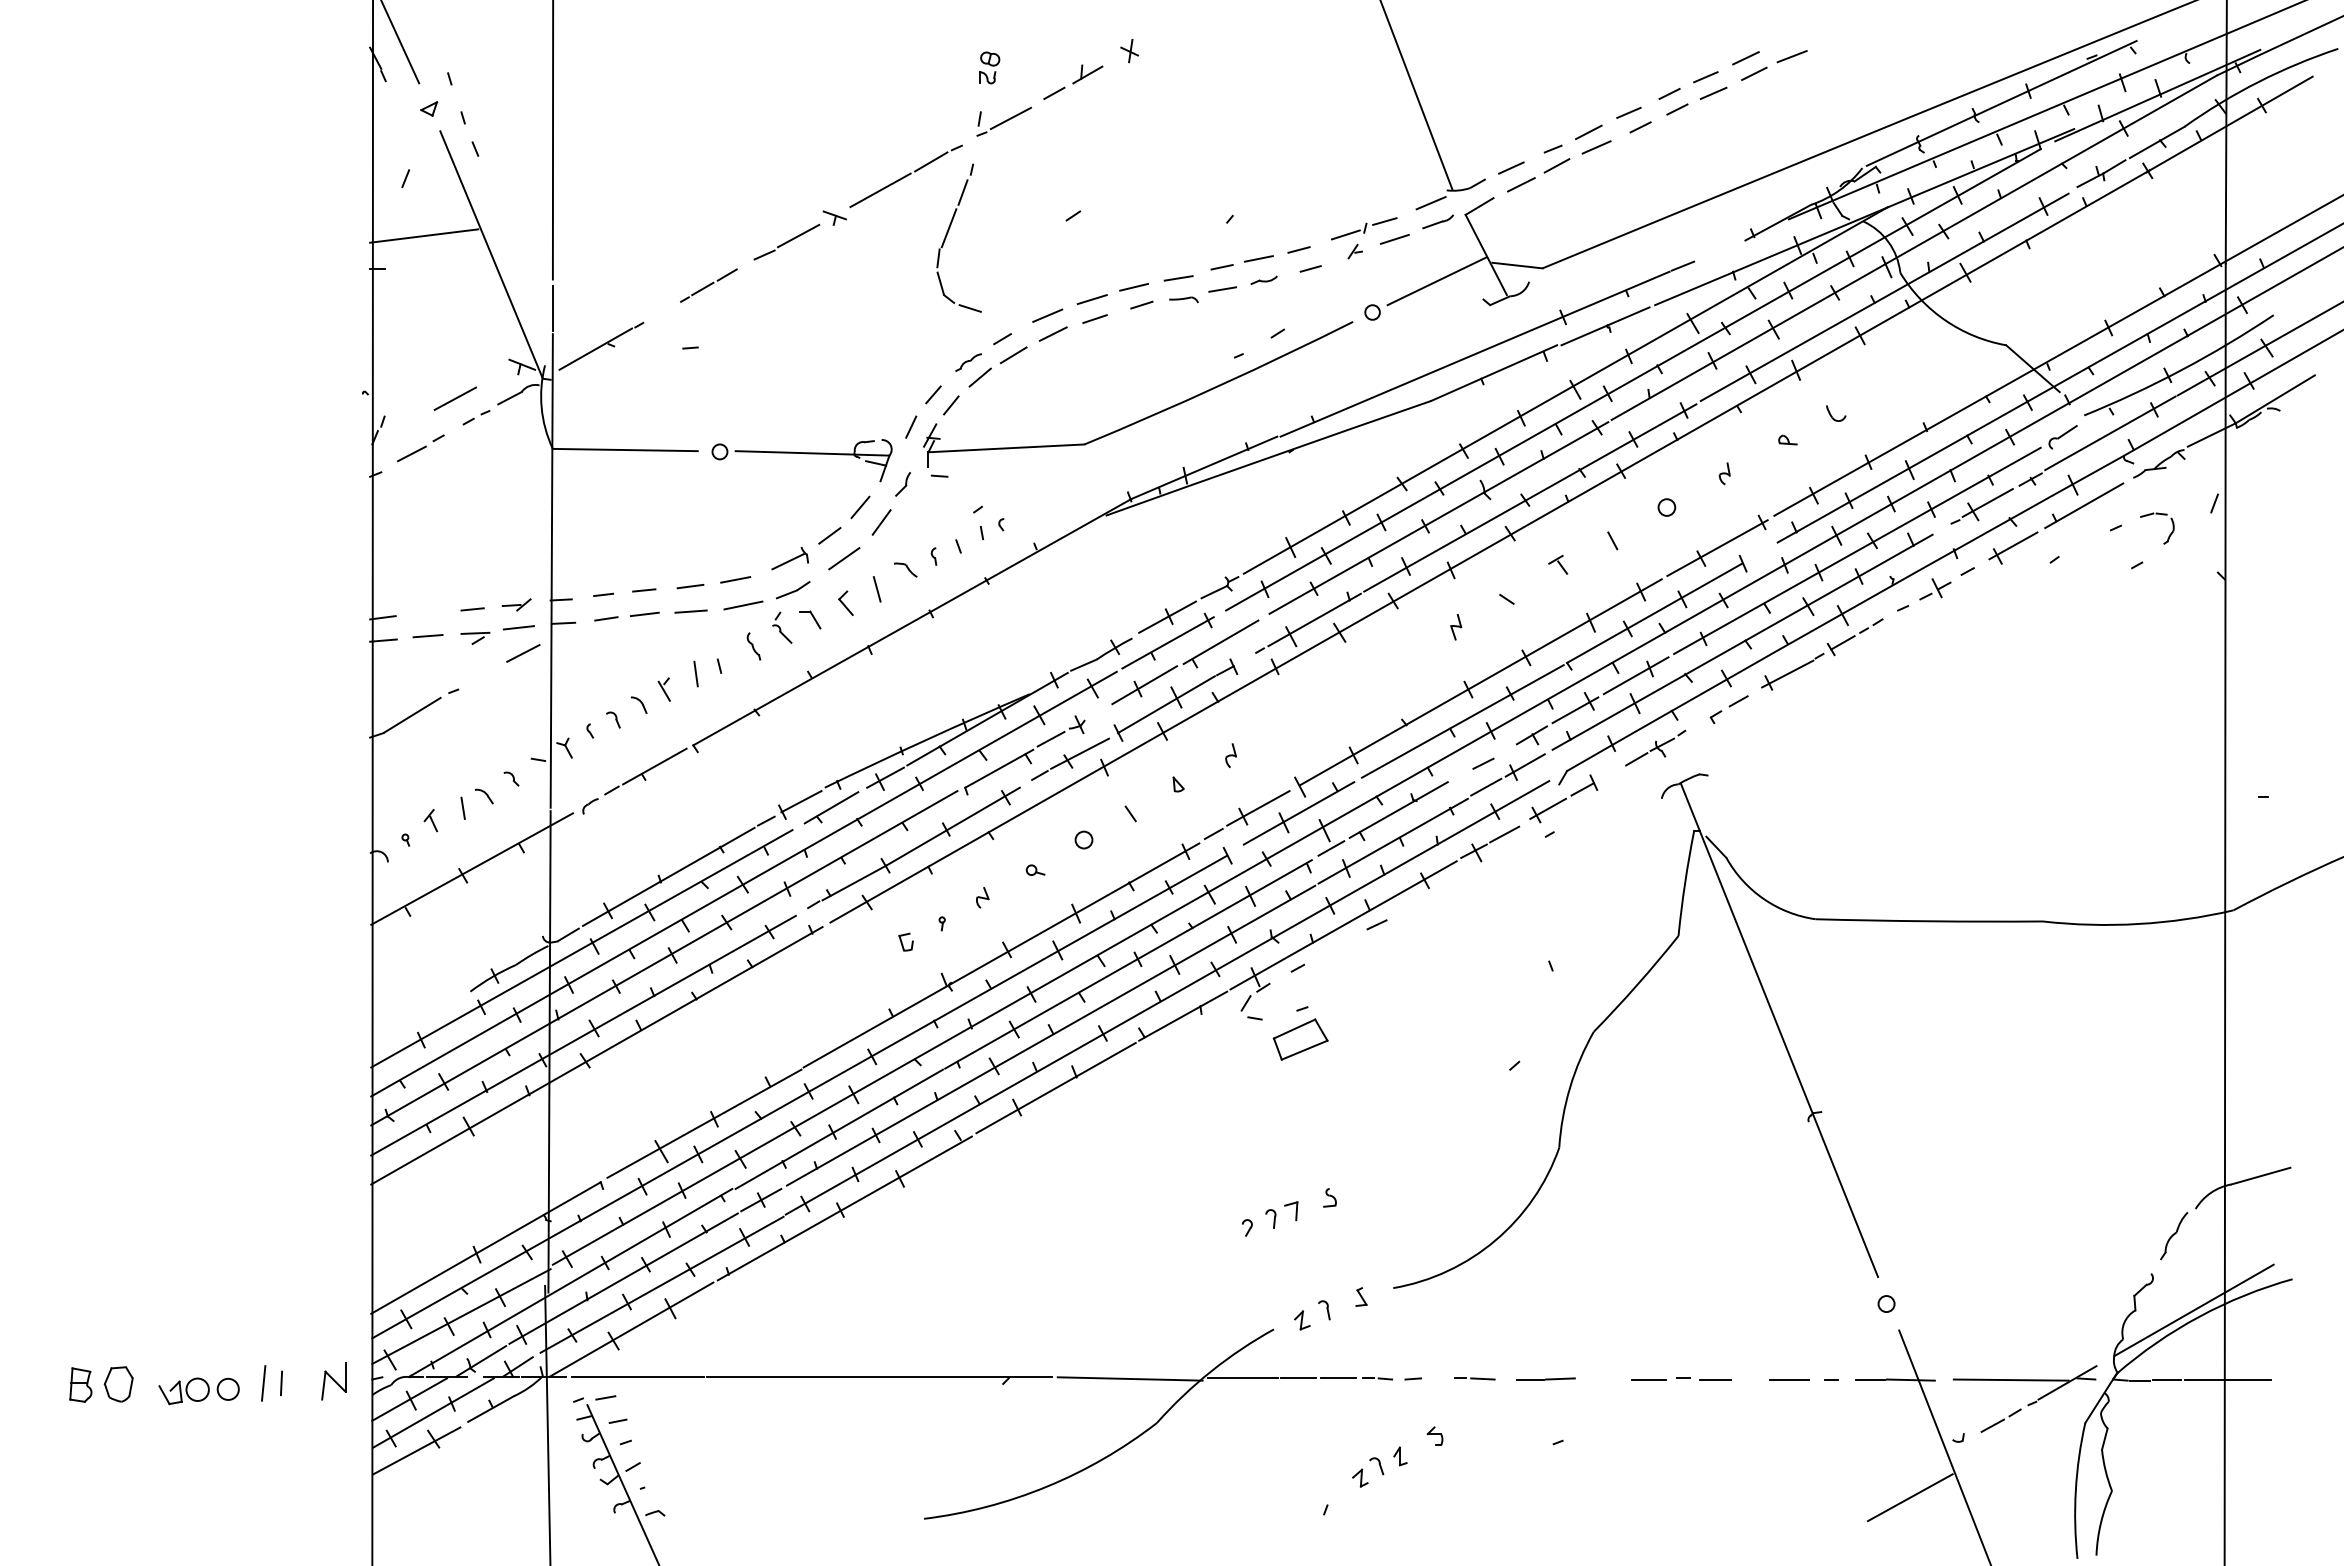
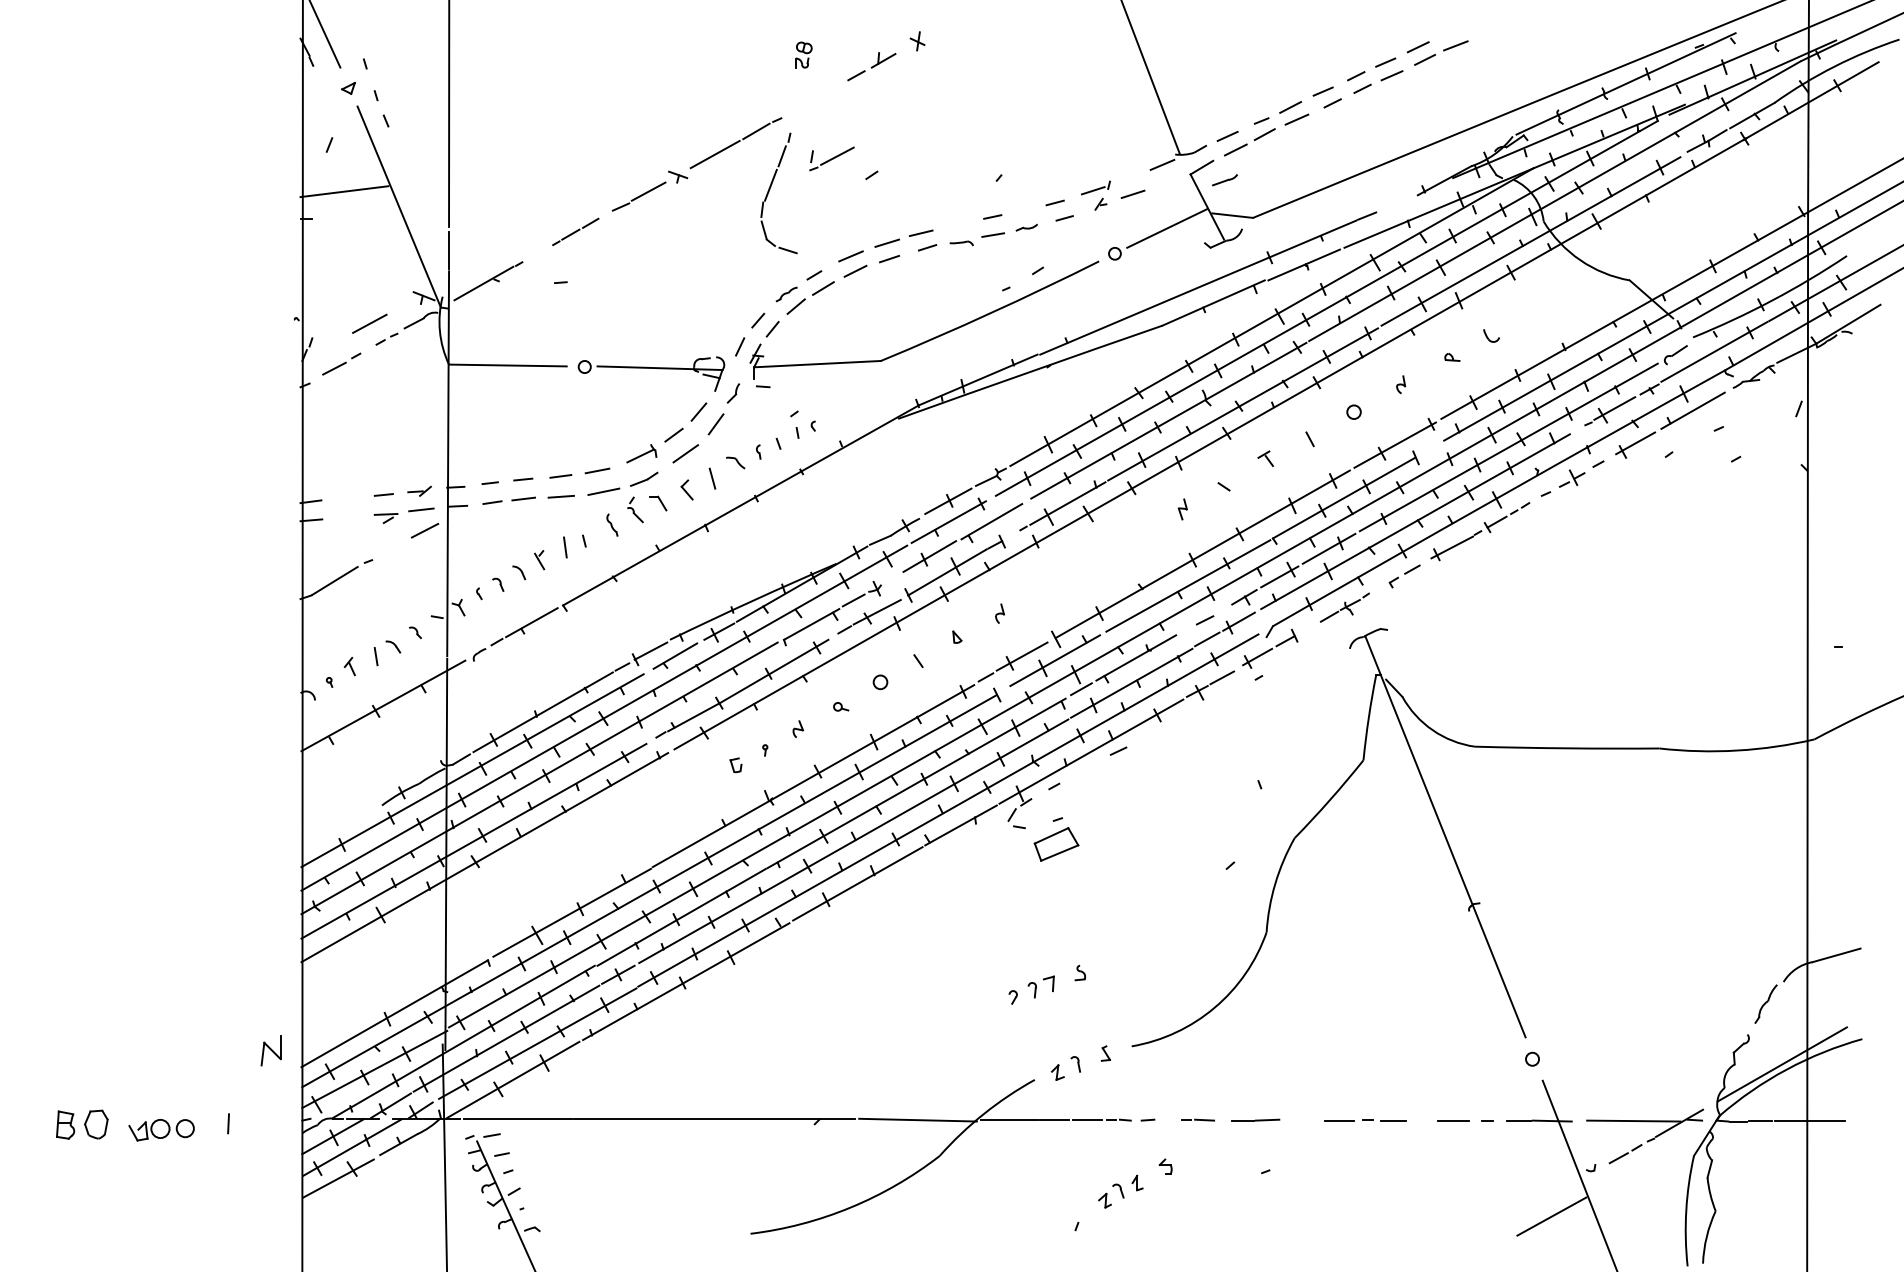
part: (1003, 121) -> (831, 158), moved
line: (1384, 221) -> (1124, 179), removed
part: (1437, 221) -> (1224, 179), moved
line: (1258, 258) -> (1022, 209), removed
line: (1178, 278) -> (957, 226), removed
part: (2169, 534) -> (1762, 434), removed
line: (427, 636) -> (347, 516), removed
part: (333, 1381) -> (270, 1050), moved
line: (263, 1383) -> (213, 1123), removed

